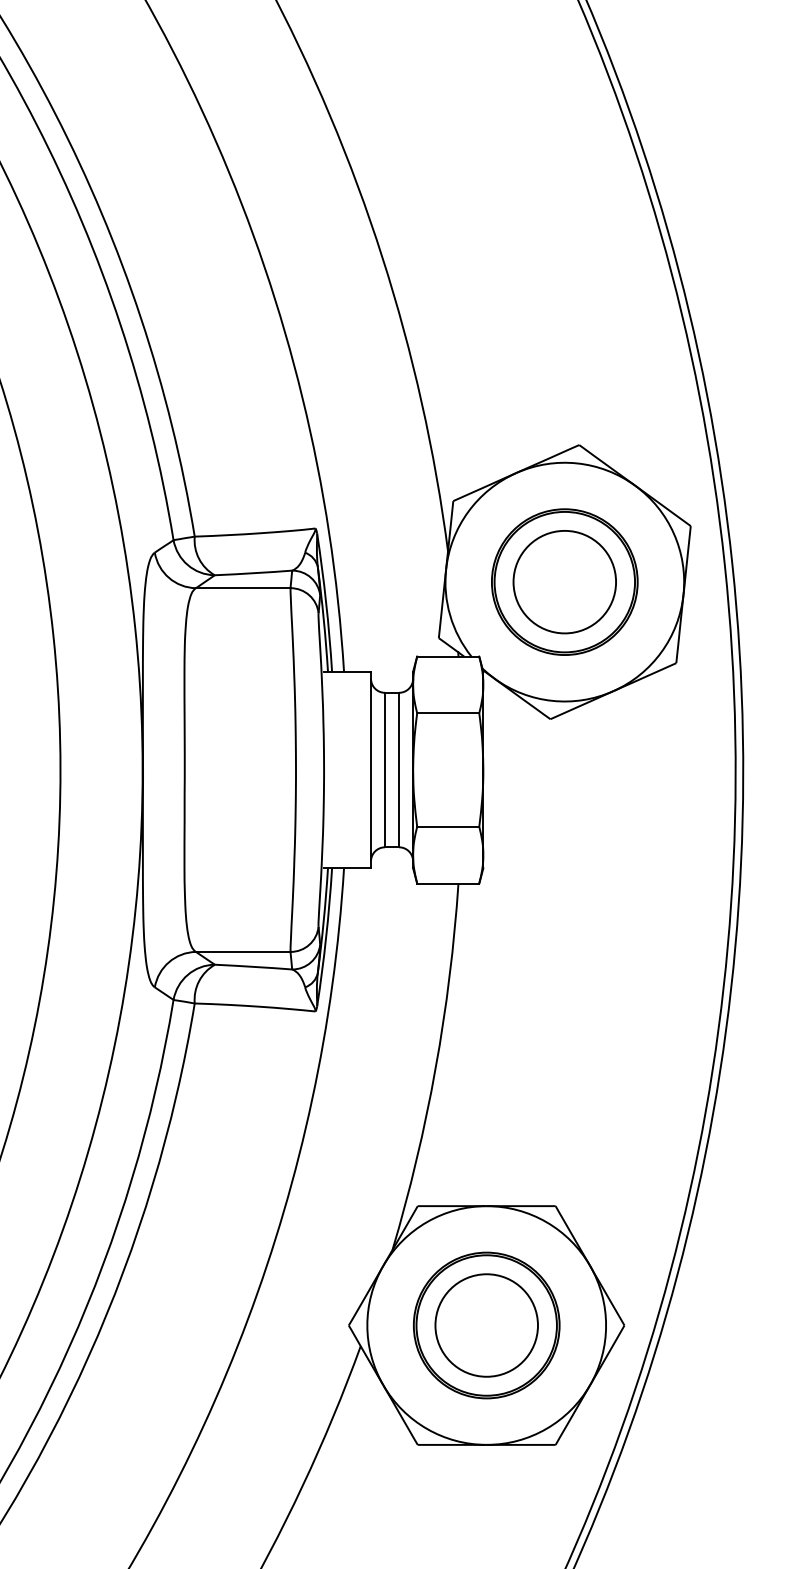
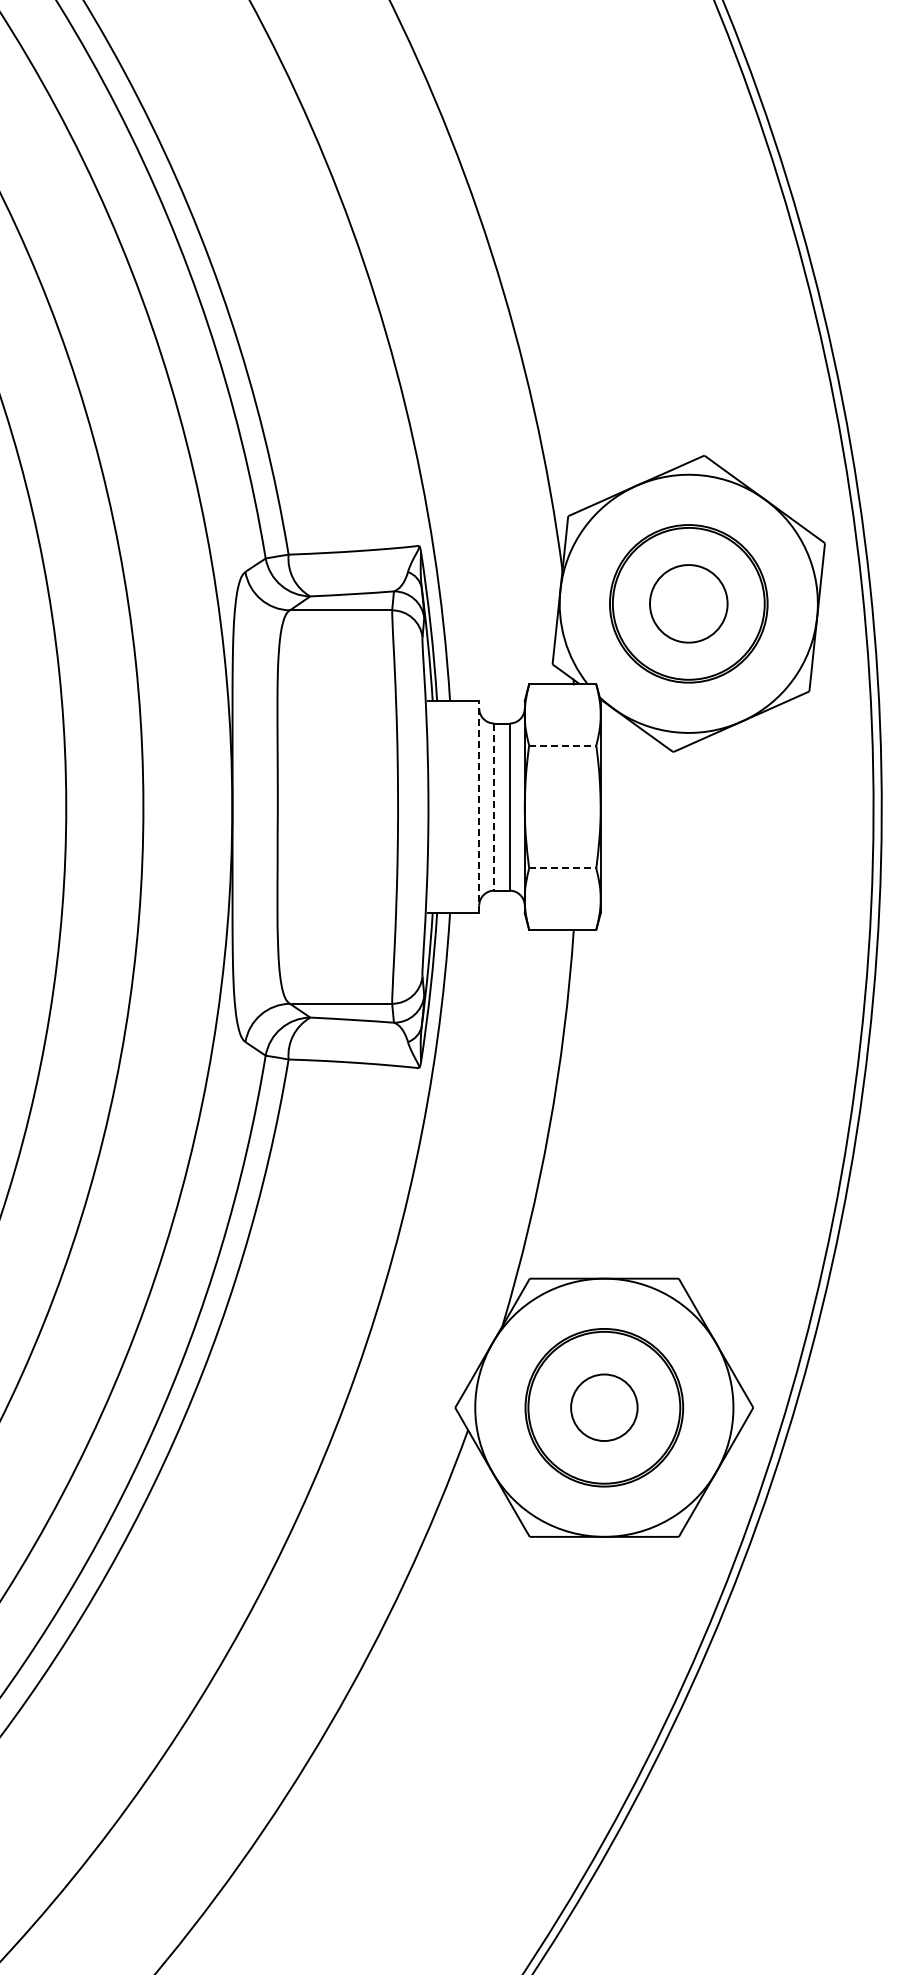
circle: (564, 581) -> (688, 603), size x0.7
line: (448, 713) -> (562, 745), solid -> dashed
line: (371, 769) -> (479, 806), solid -> dashed
line: (385, 770) -> (494, 807), solid -> dashed
line: (448, 826) -> (562, 868), solid -> dashed
circle: (485, 1325) -> (603, 1407), size x0.6

